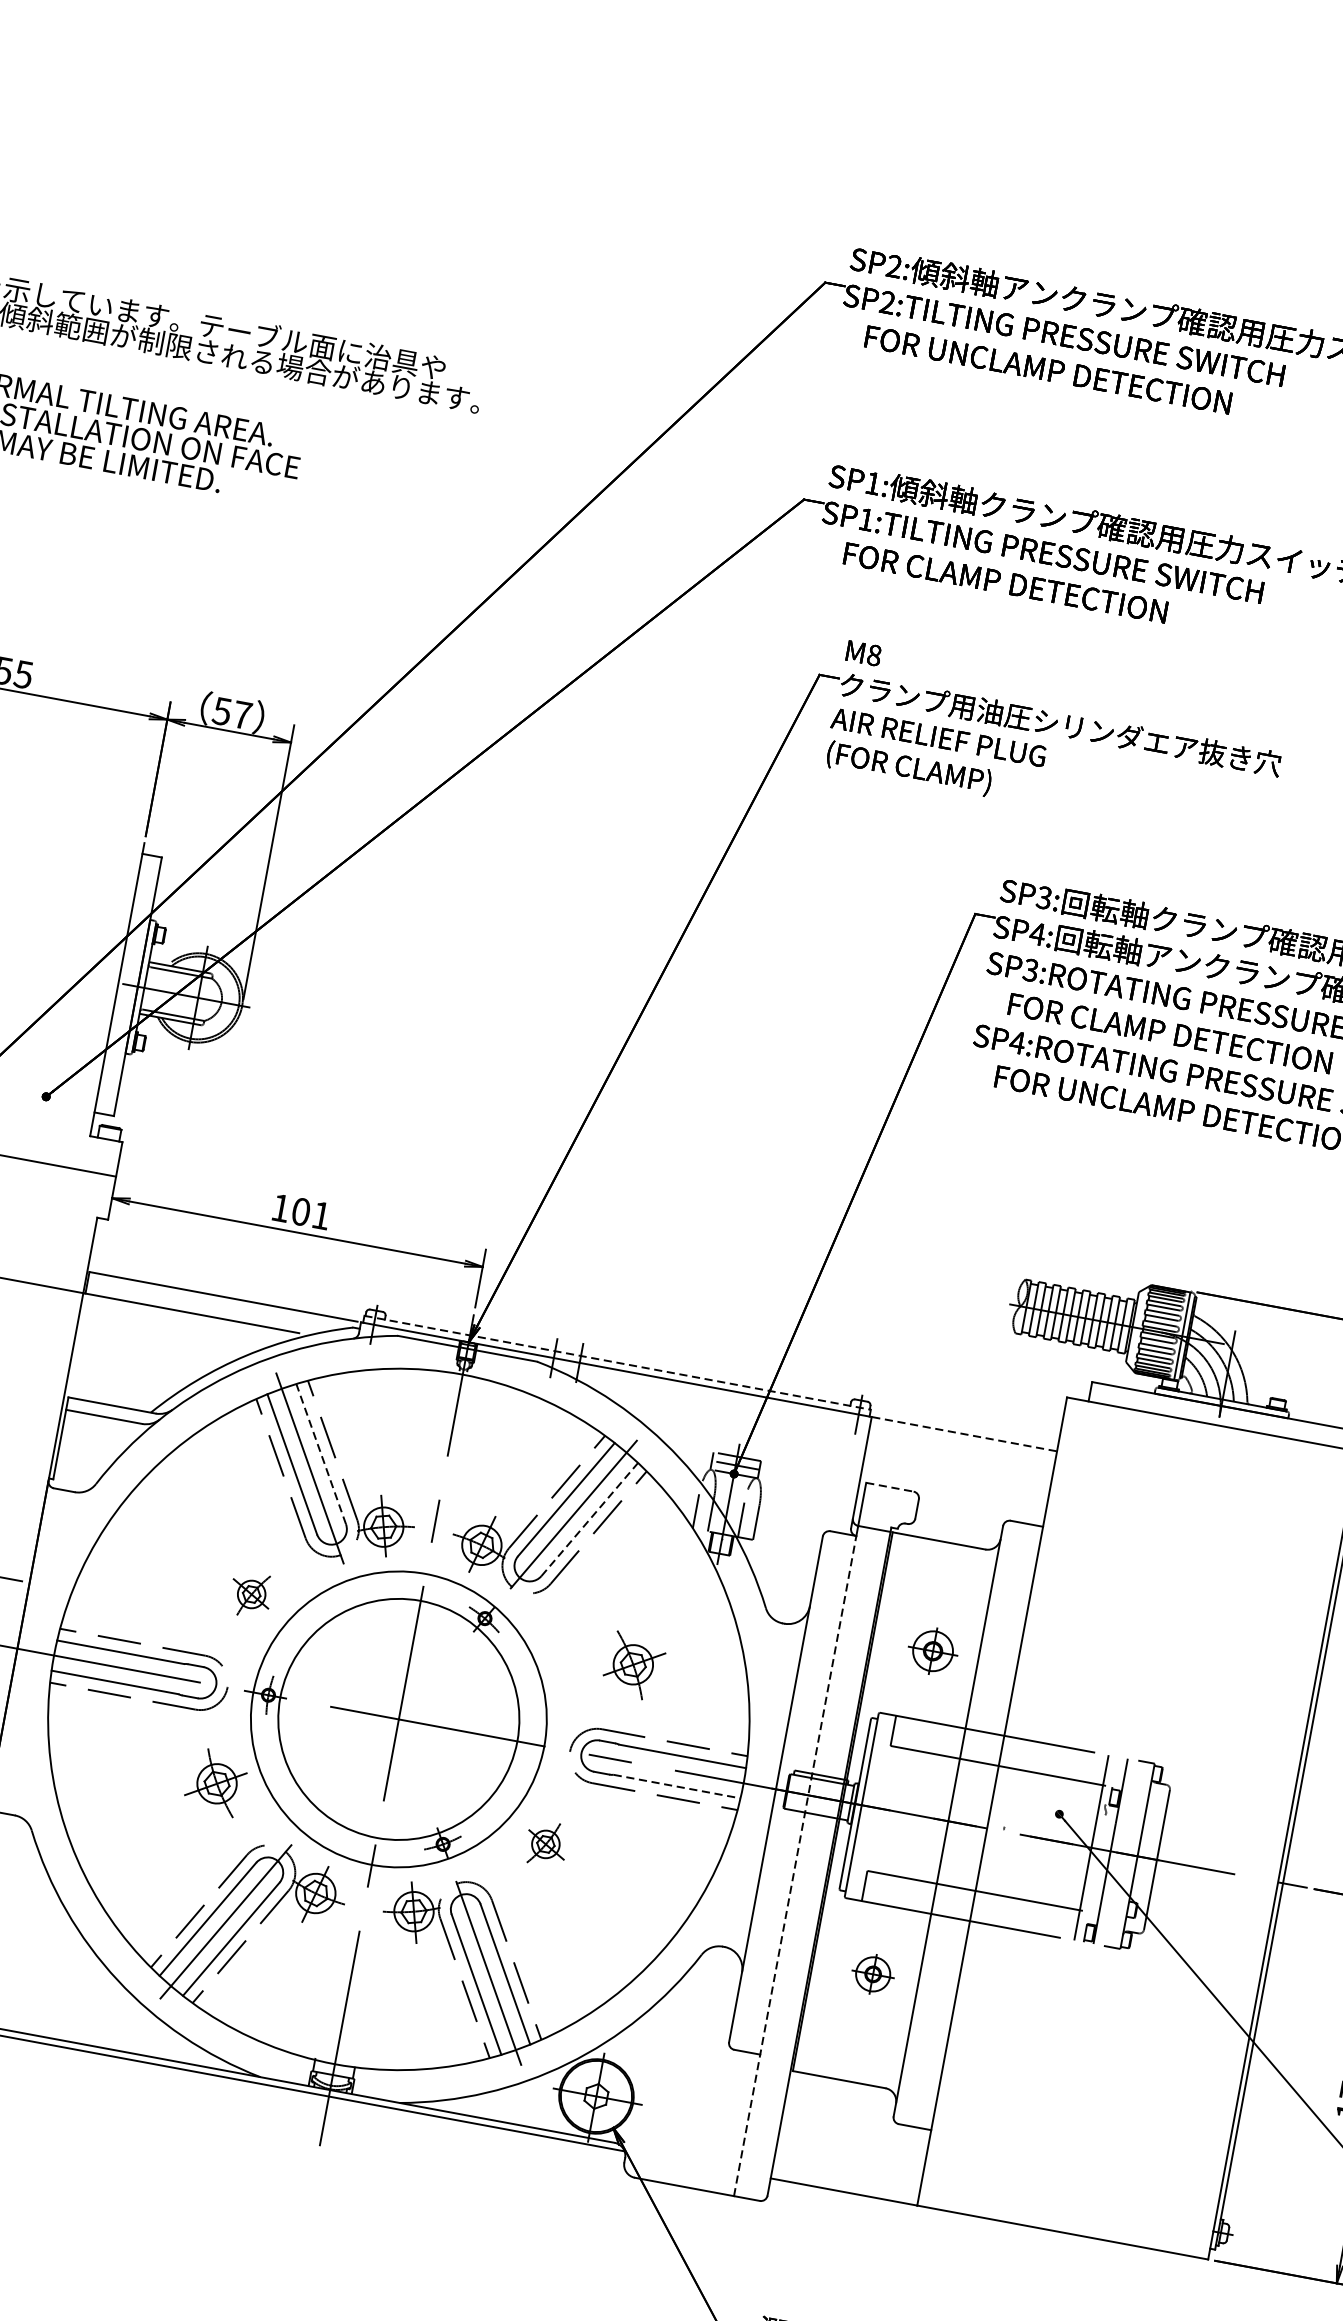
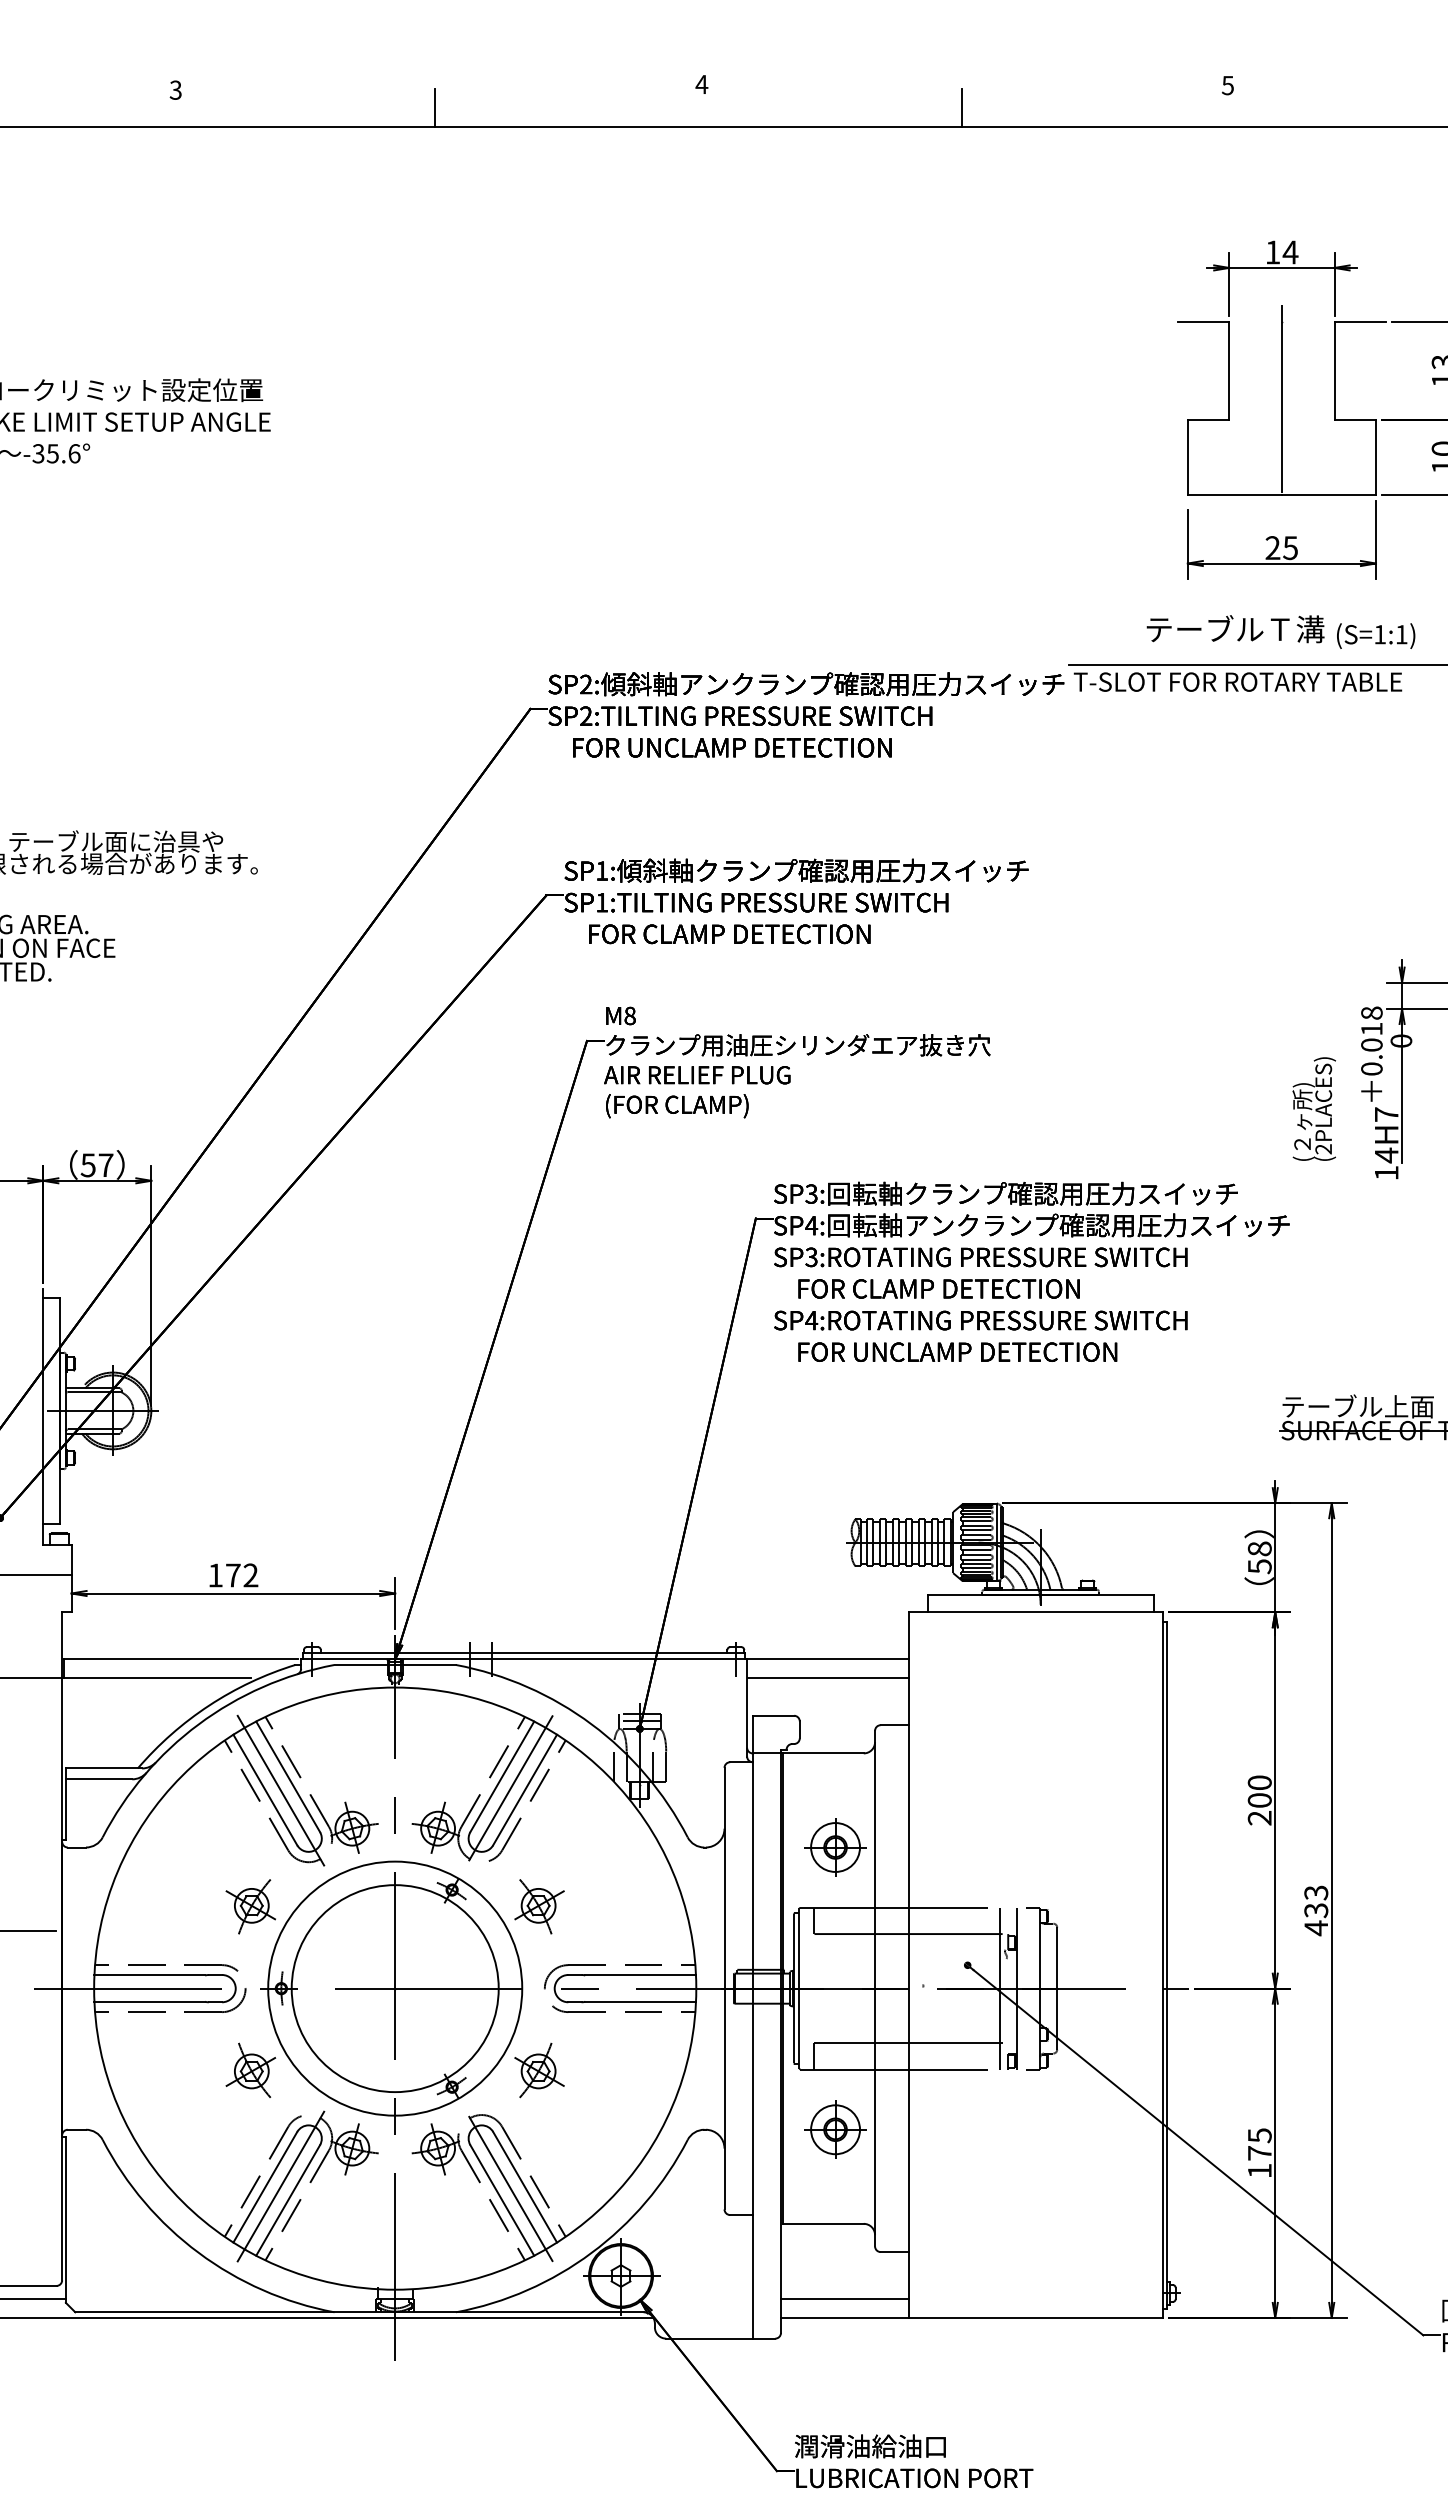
text: (311, 1213) -> (242, 1575), 101 -> 172
line: (618, 1363) -> (524, 1653), dashed -> solid
line: (964, 1434) -> (828, 1659), dashed -> solid
line: (321, 1453) -> (288, 1776), dashed -> solid
line: (959, 1456) -> (827, 1678), added
line: (890, 1486) -> (773, 1715), dashed -> solid
line: (590, 1520) -> (525, 1790), dashed -> solid
part: (250, 1594) -> (250, 1906), size x1.43
part: (933, 1651) -> (835, 1847), size x1.43
part: (634, 1665) -> (539, 1906), moved
line: (678, 1786) -> (641, 2001), dashed -> solid
part: (546, 1843) -> (539, 2070), size x1.43
line: (795, 1864) -> (752, 2049), dashed -> solid
part: (873, 1974) -> (835, 2129), size x1.67
line: (847, 2170) -> (844, 2299), added

